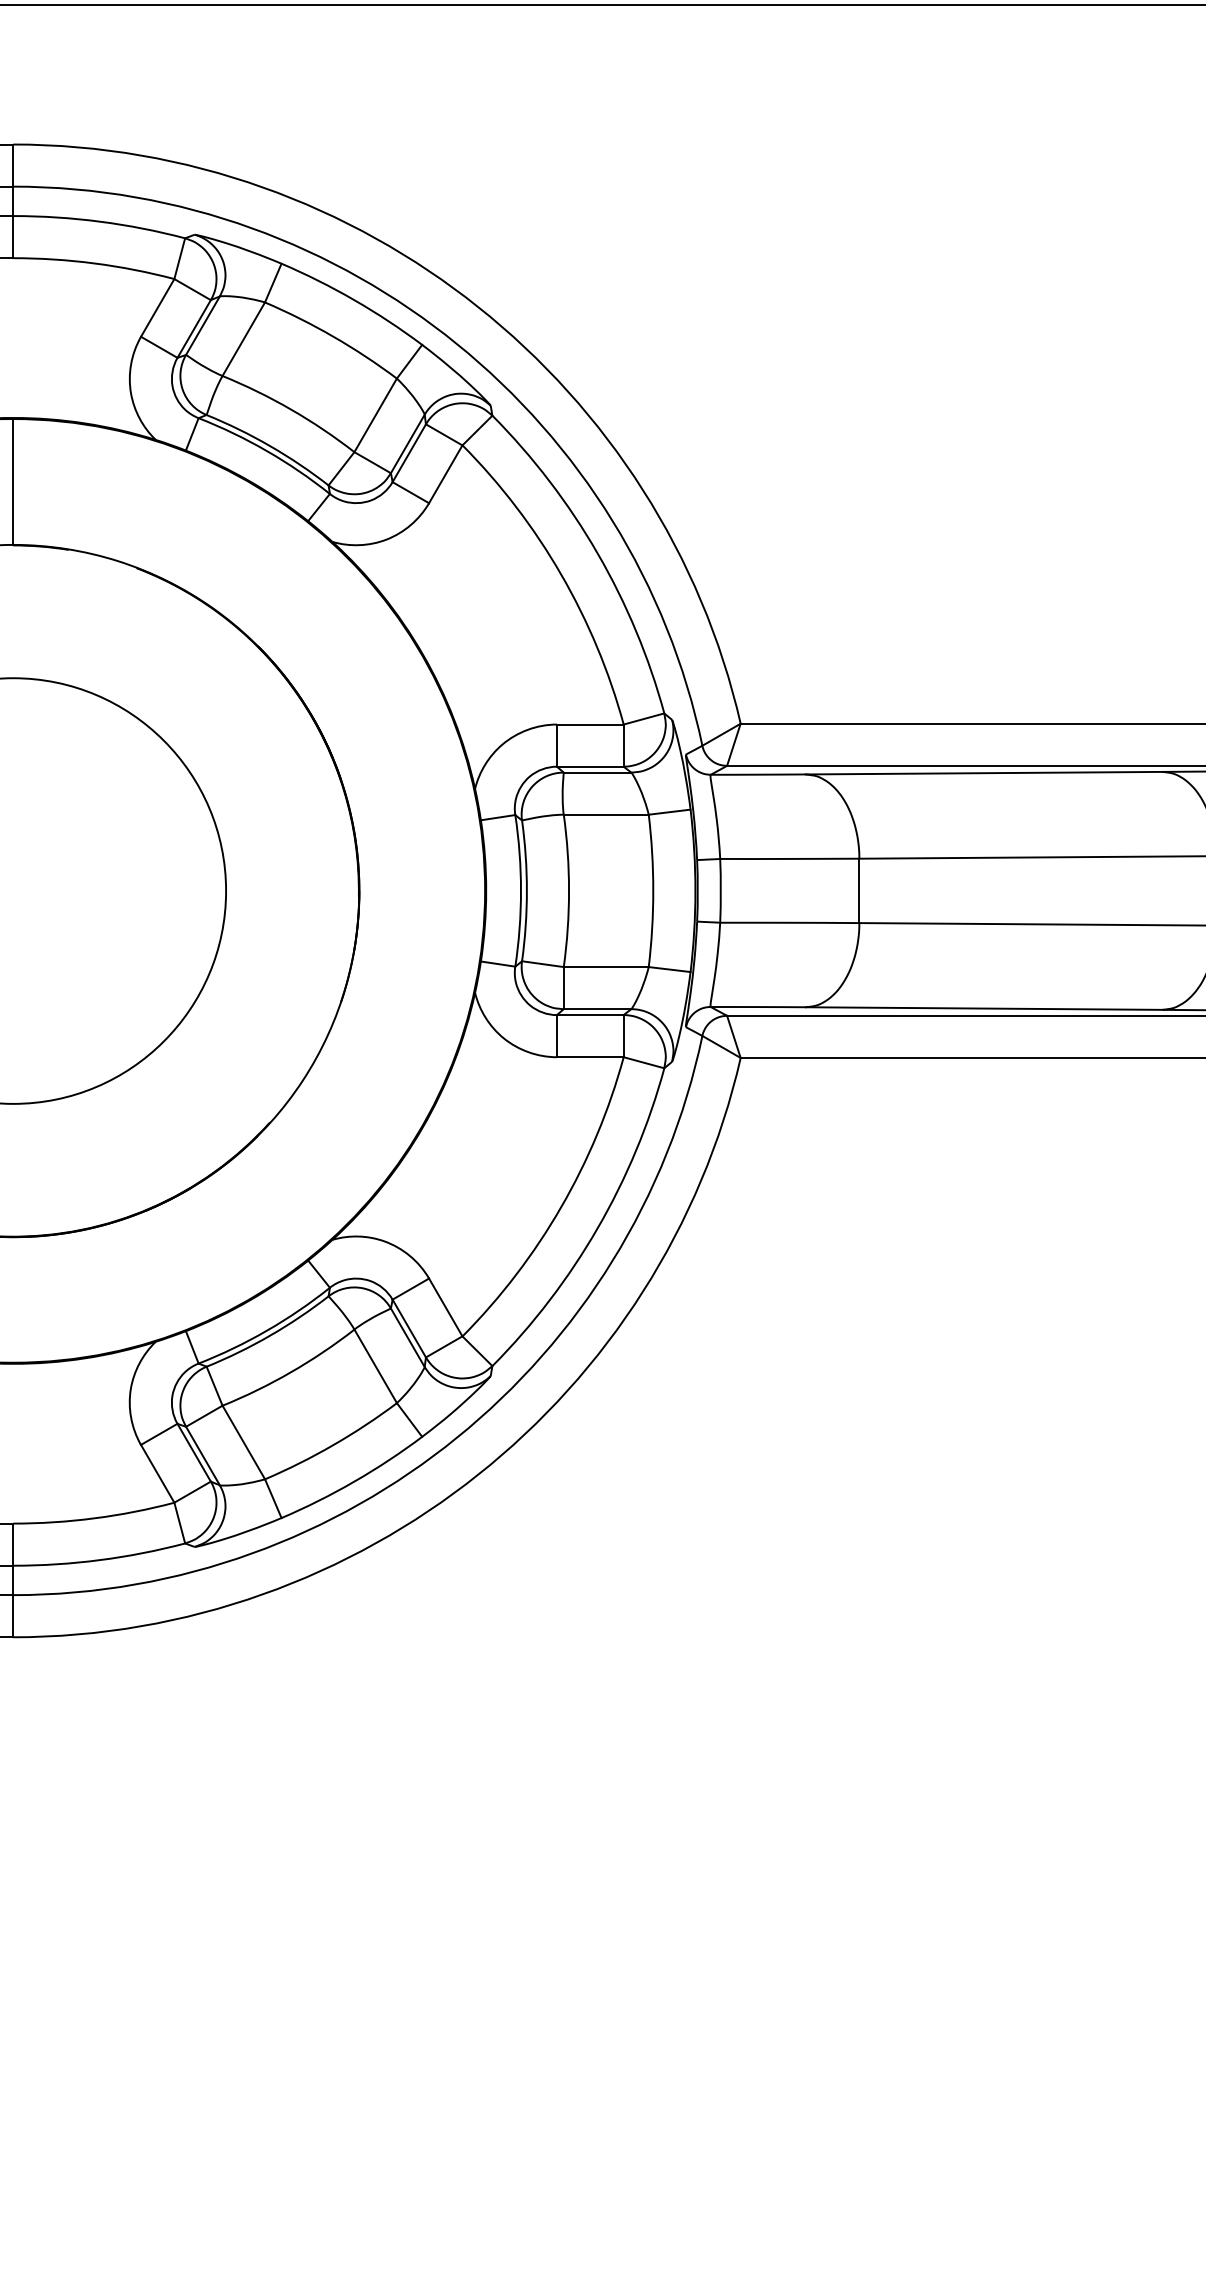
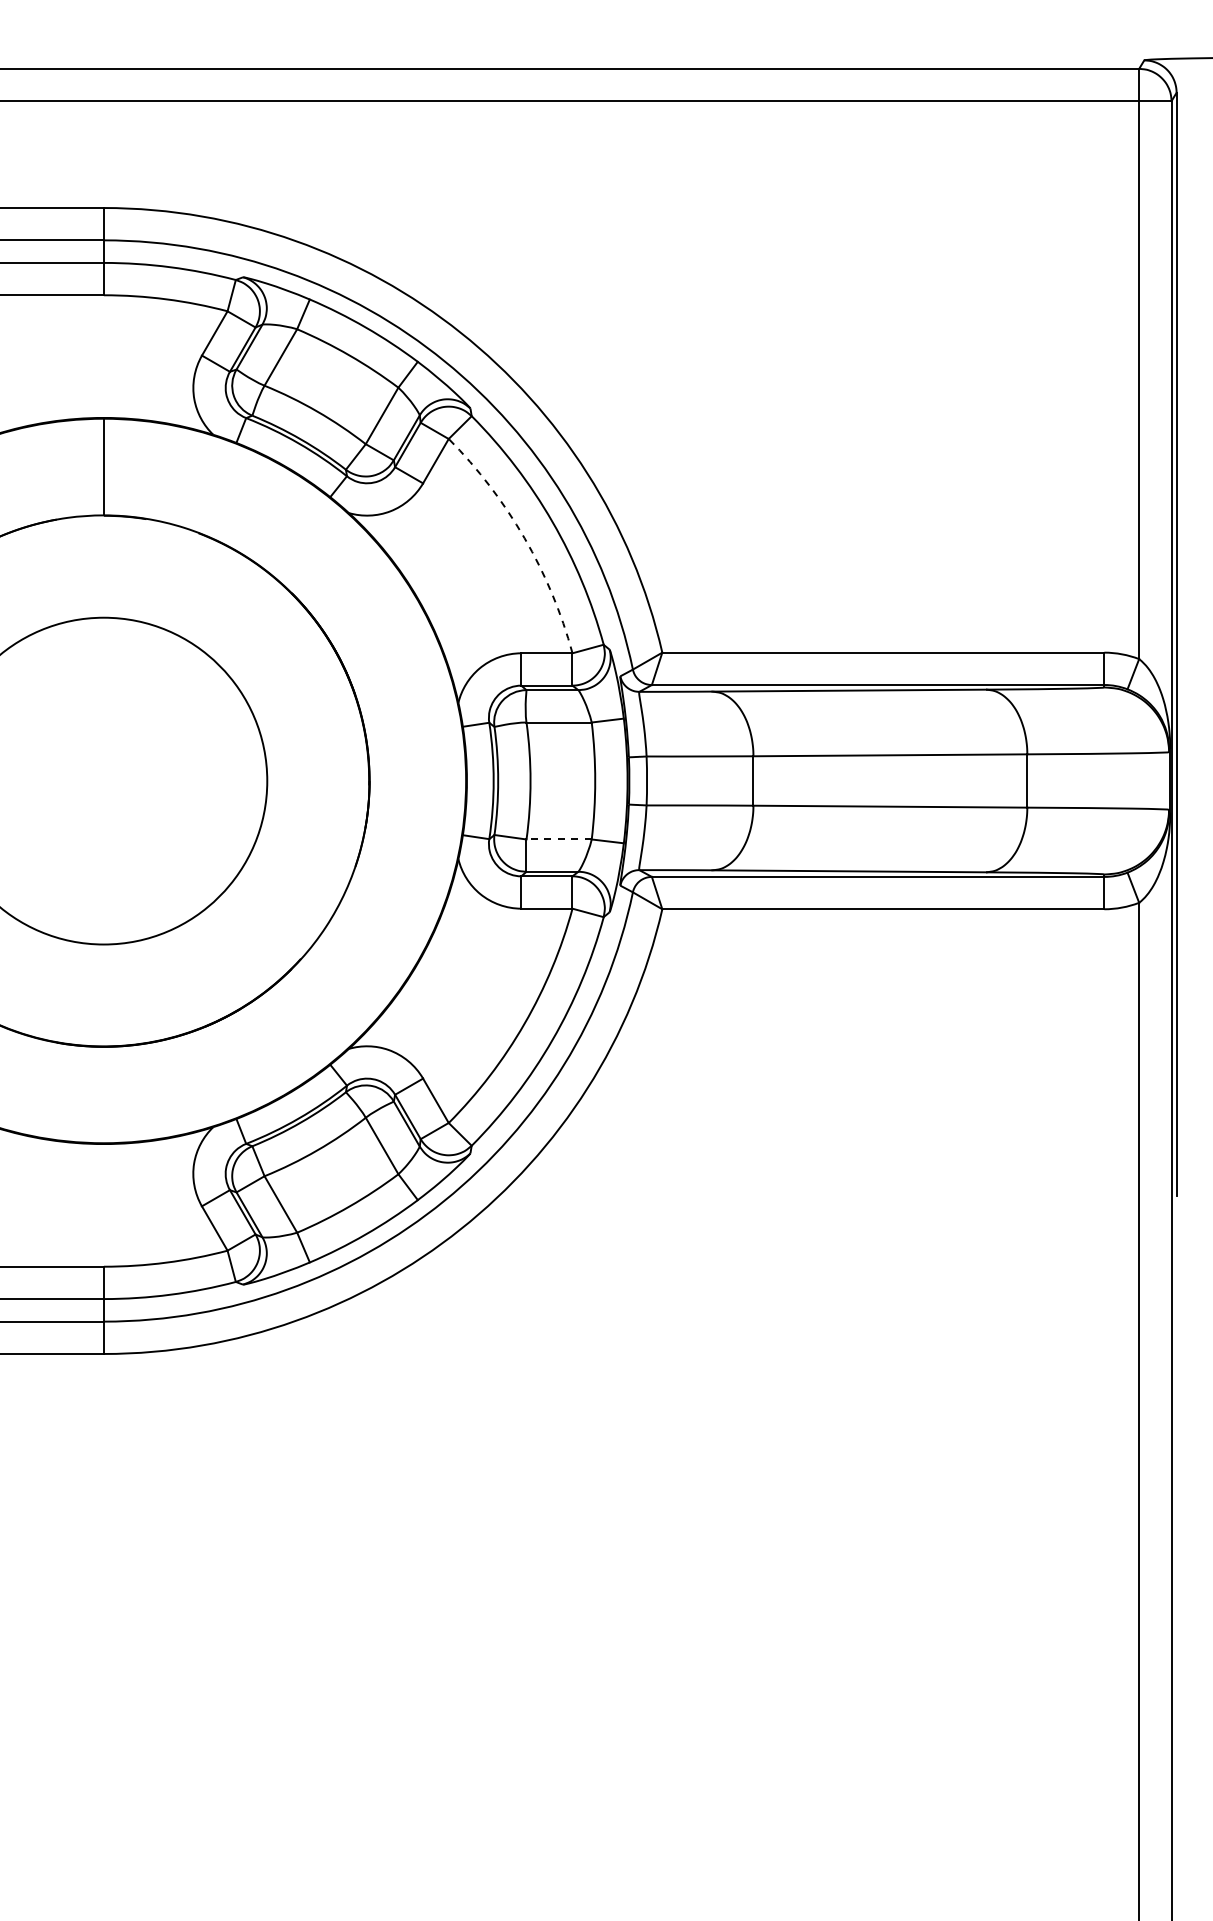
arc: (561, 575) -> (524, 538), solid -> dashed
line: (606, 967) -> (559, 839), solid -> dashed

